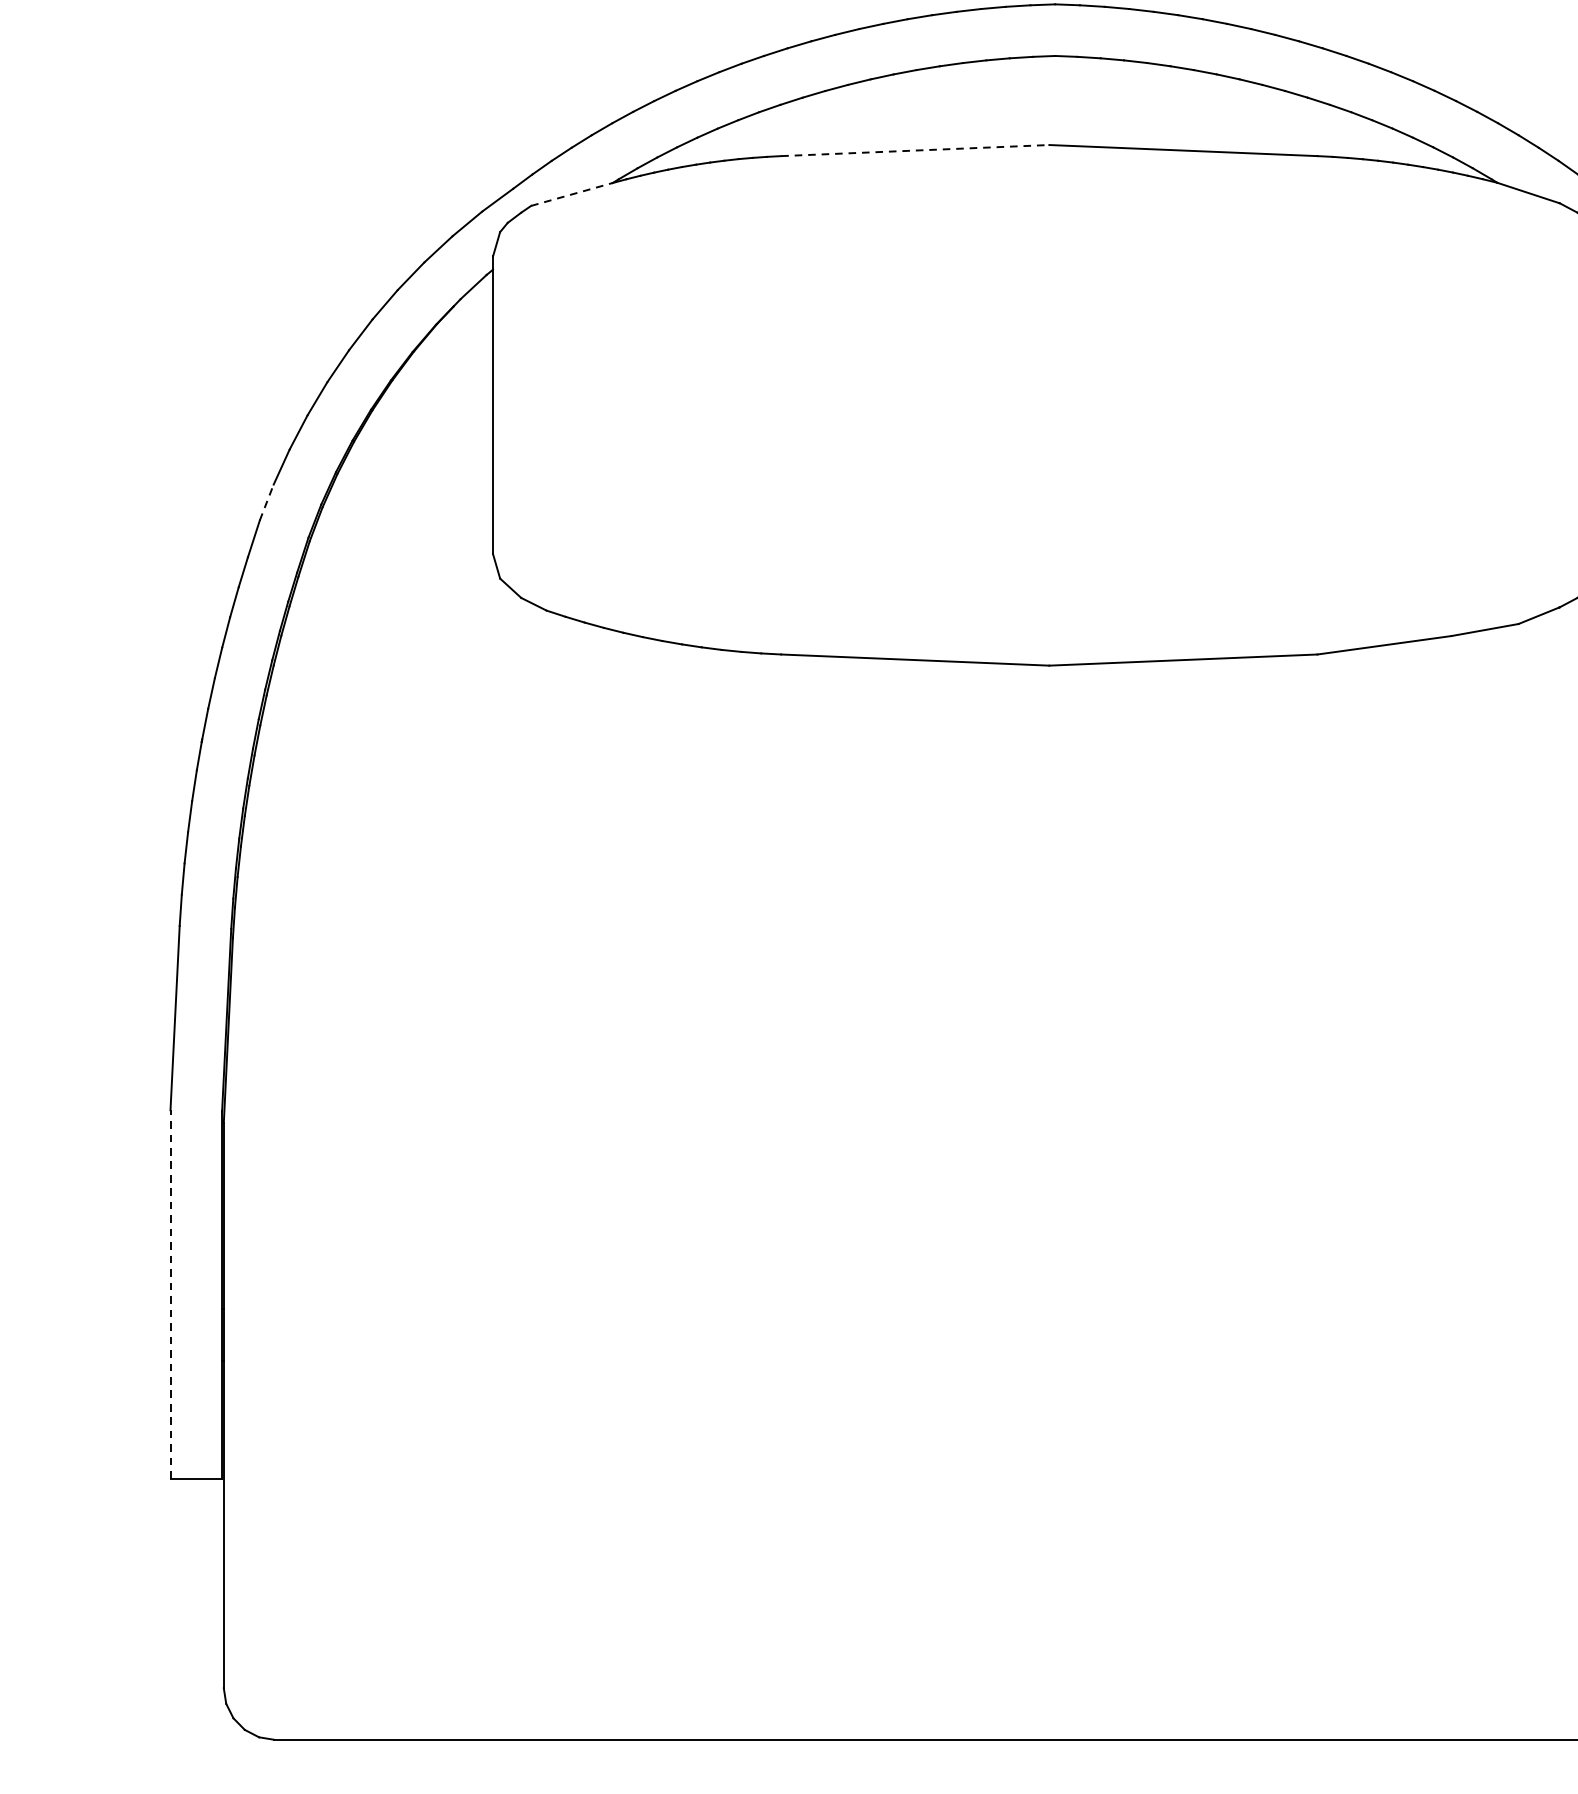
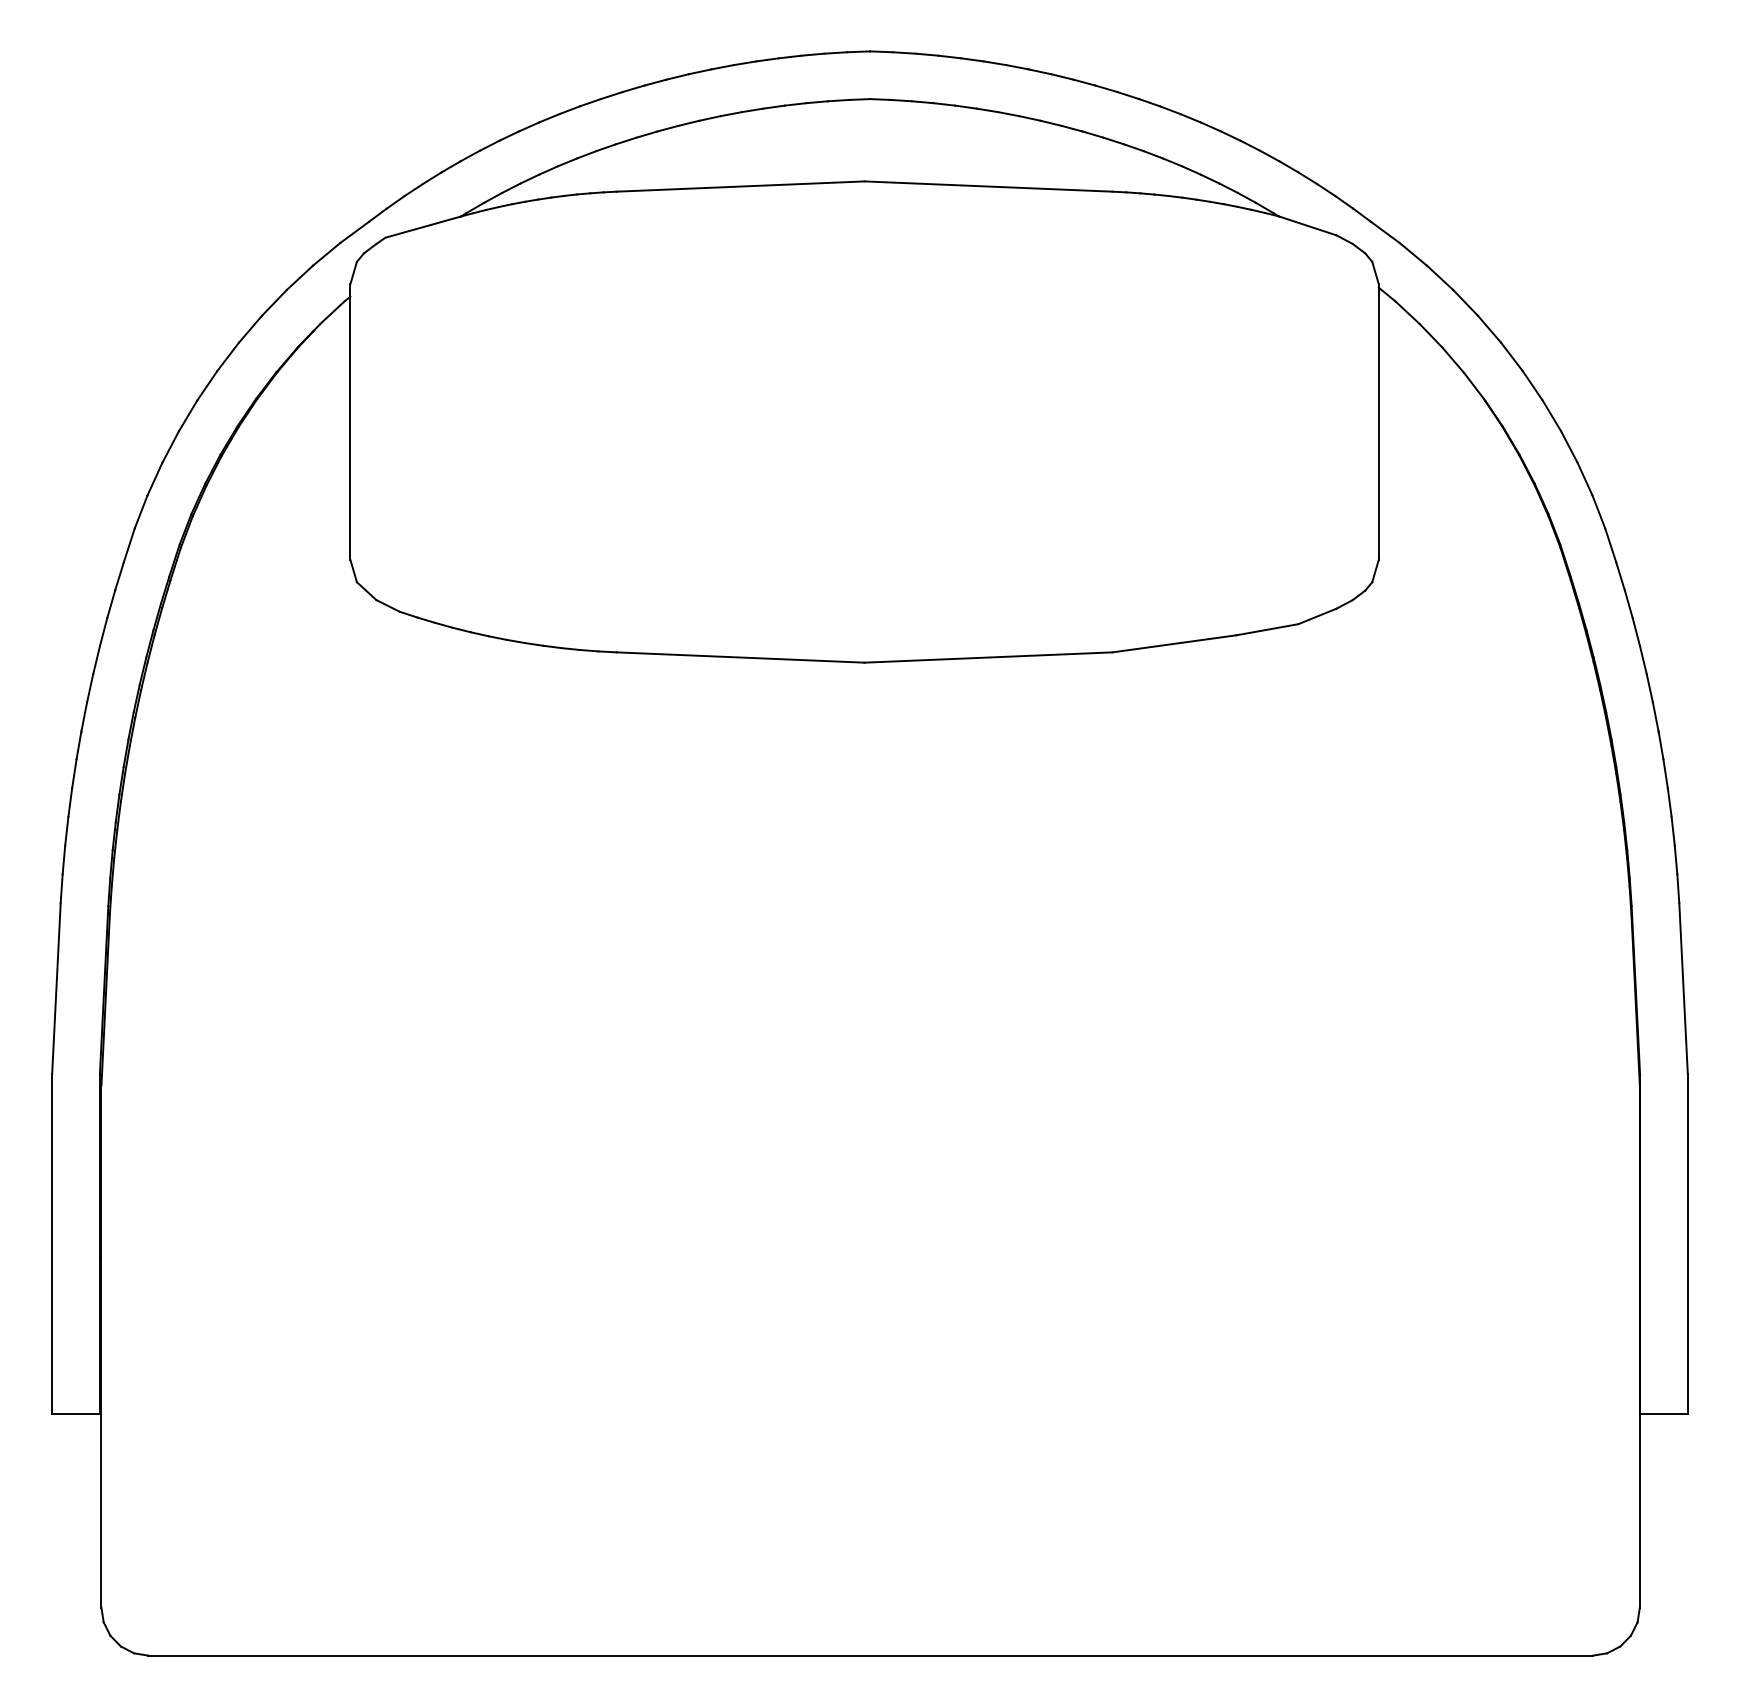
line: (916, 150) -> (741, 186), dashed -> solid
line: (572, 193) -> (423, 226), dashed -> solid
line: (267, 502) -> (141, 511), dashed -> solid
line: (170, 1293) -> (52, 1243), dashed -> solid

